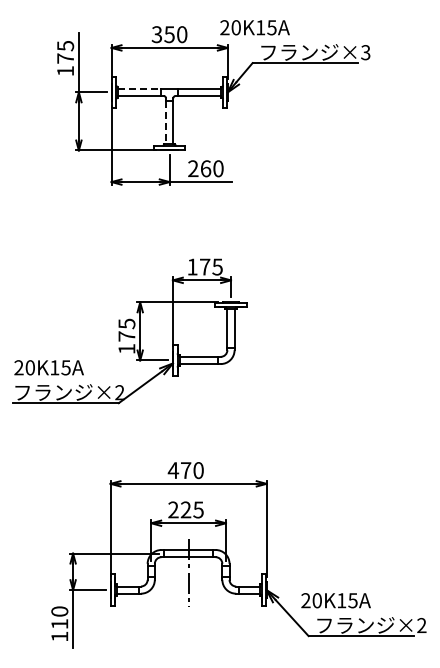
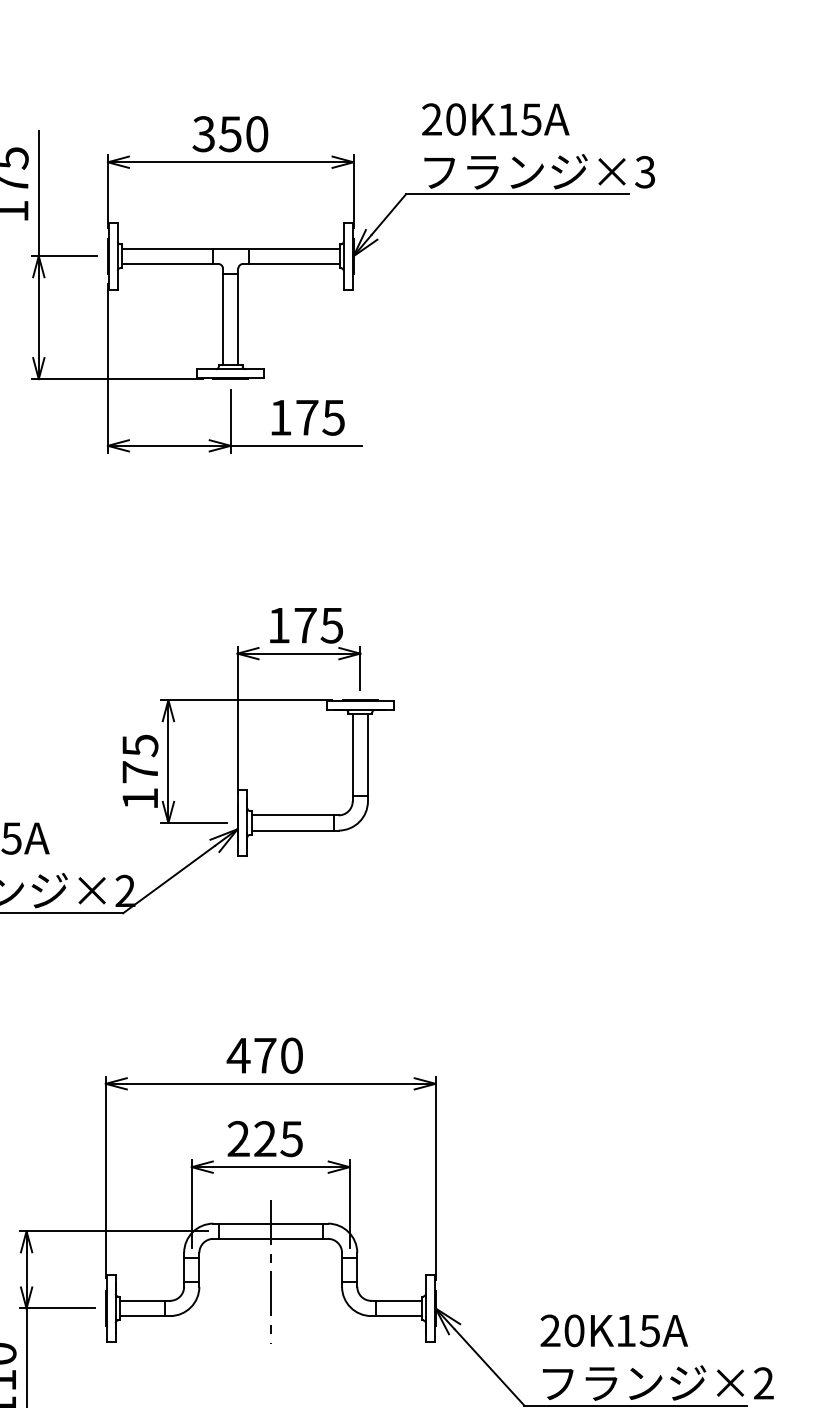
text: (254, 27) -> (494, 119), moved
line: (139, 88) -> (166, 248), dashed -> solid
line: (166, 122) -> (223, 319), dashed -> solid
text: (205, 168) -> (306, 417), 260 -> 175
text: (335, 600) -> (612, 1330), moved

